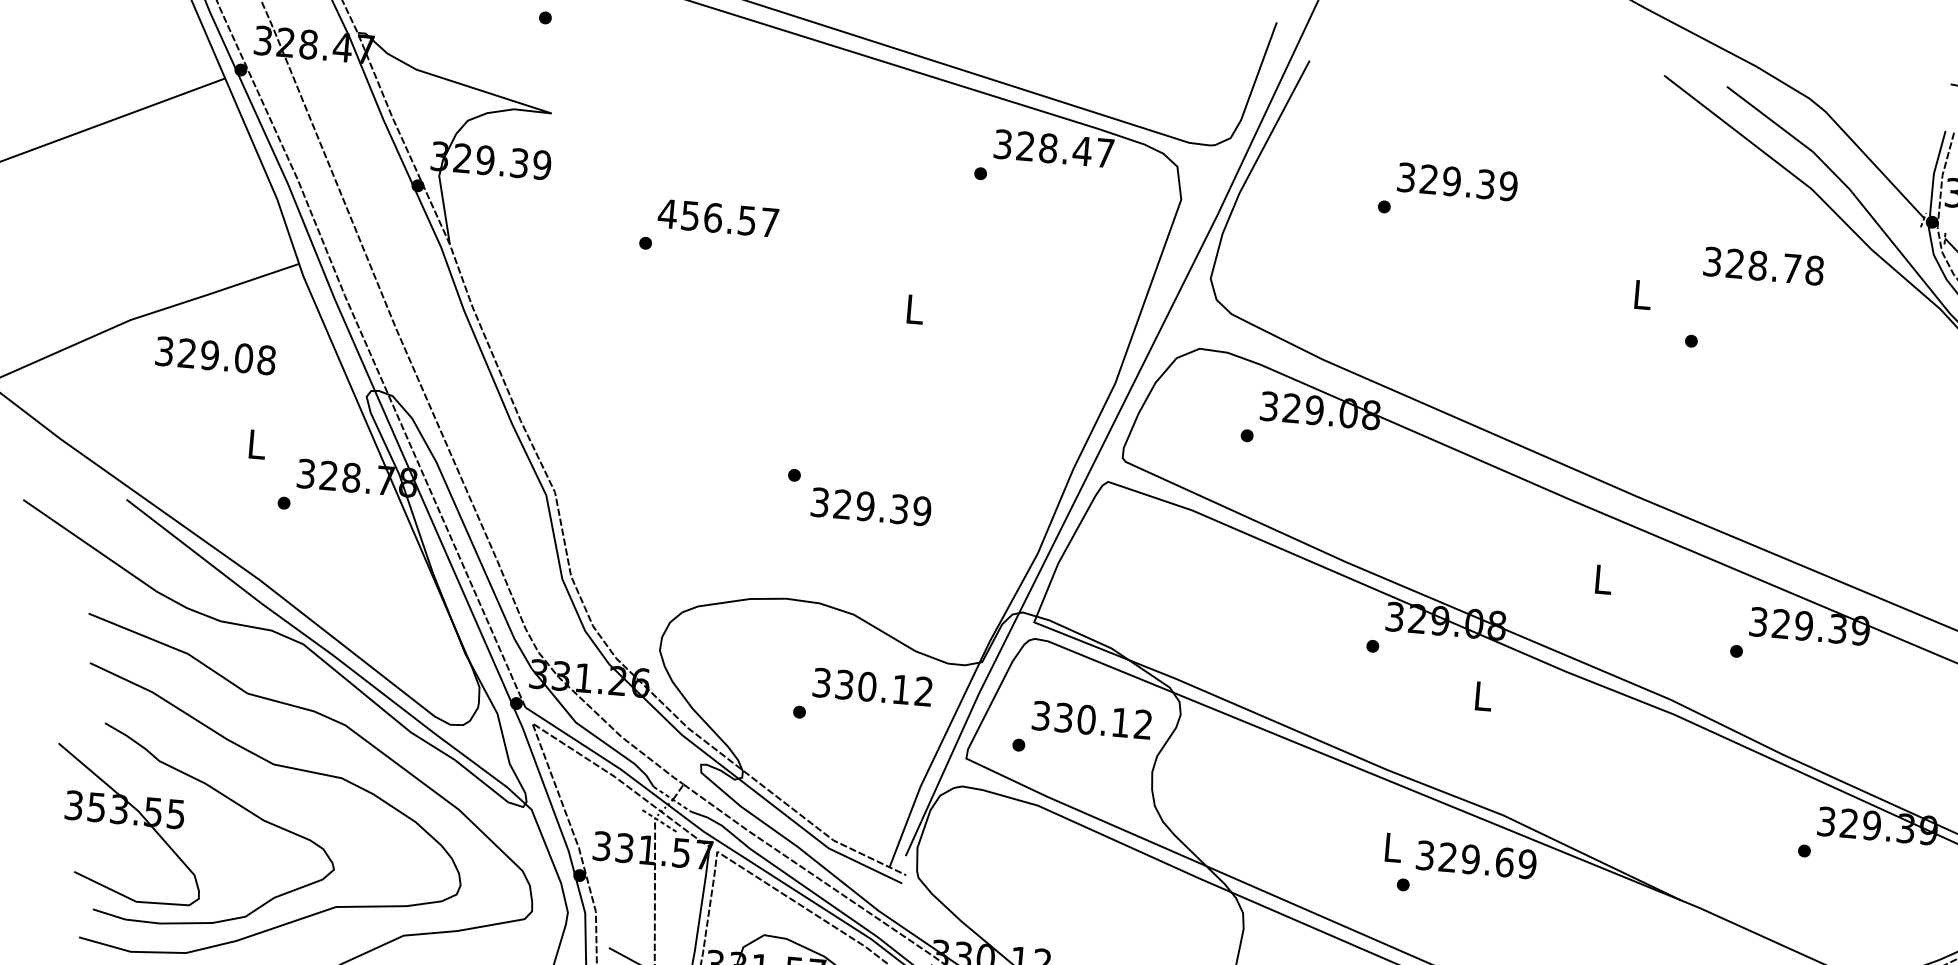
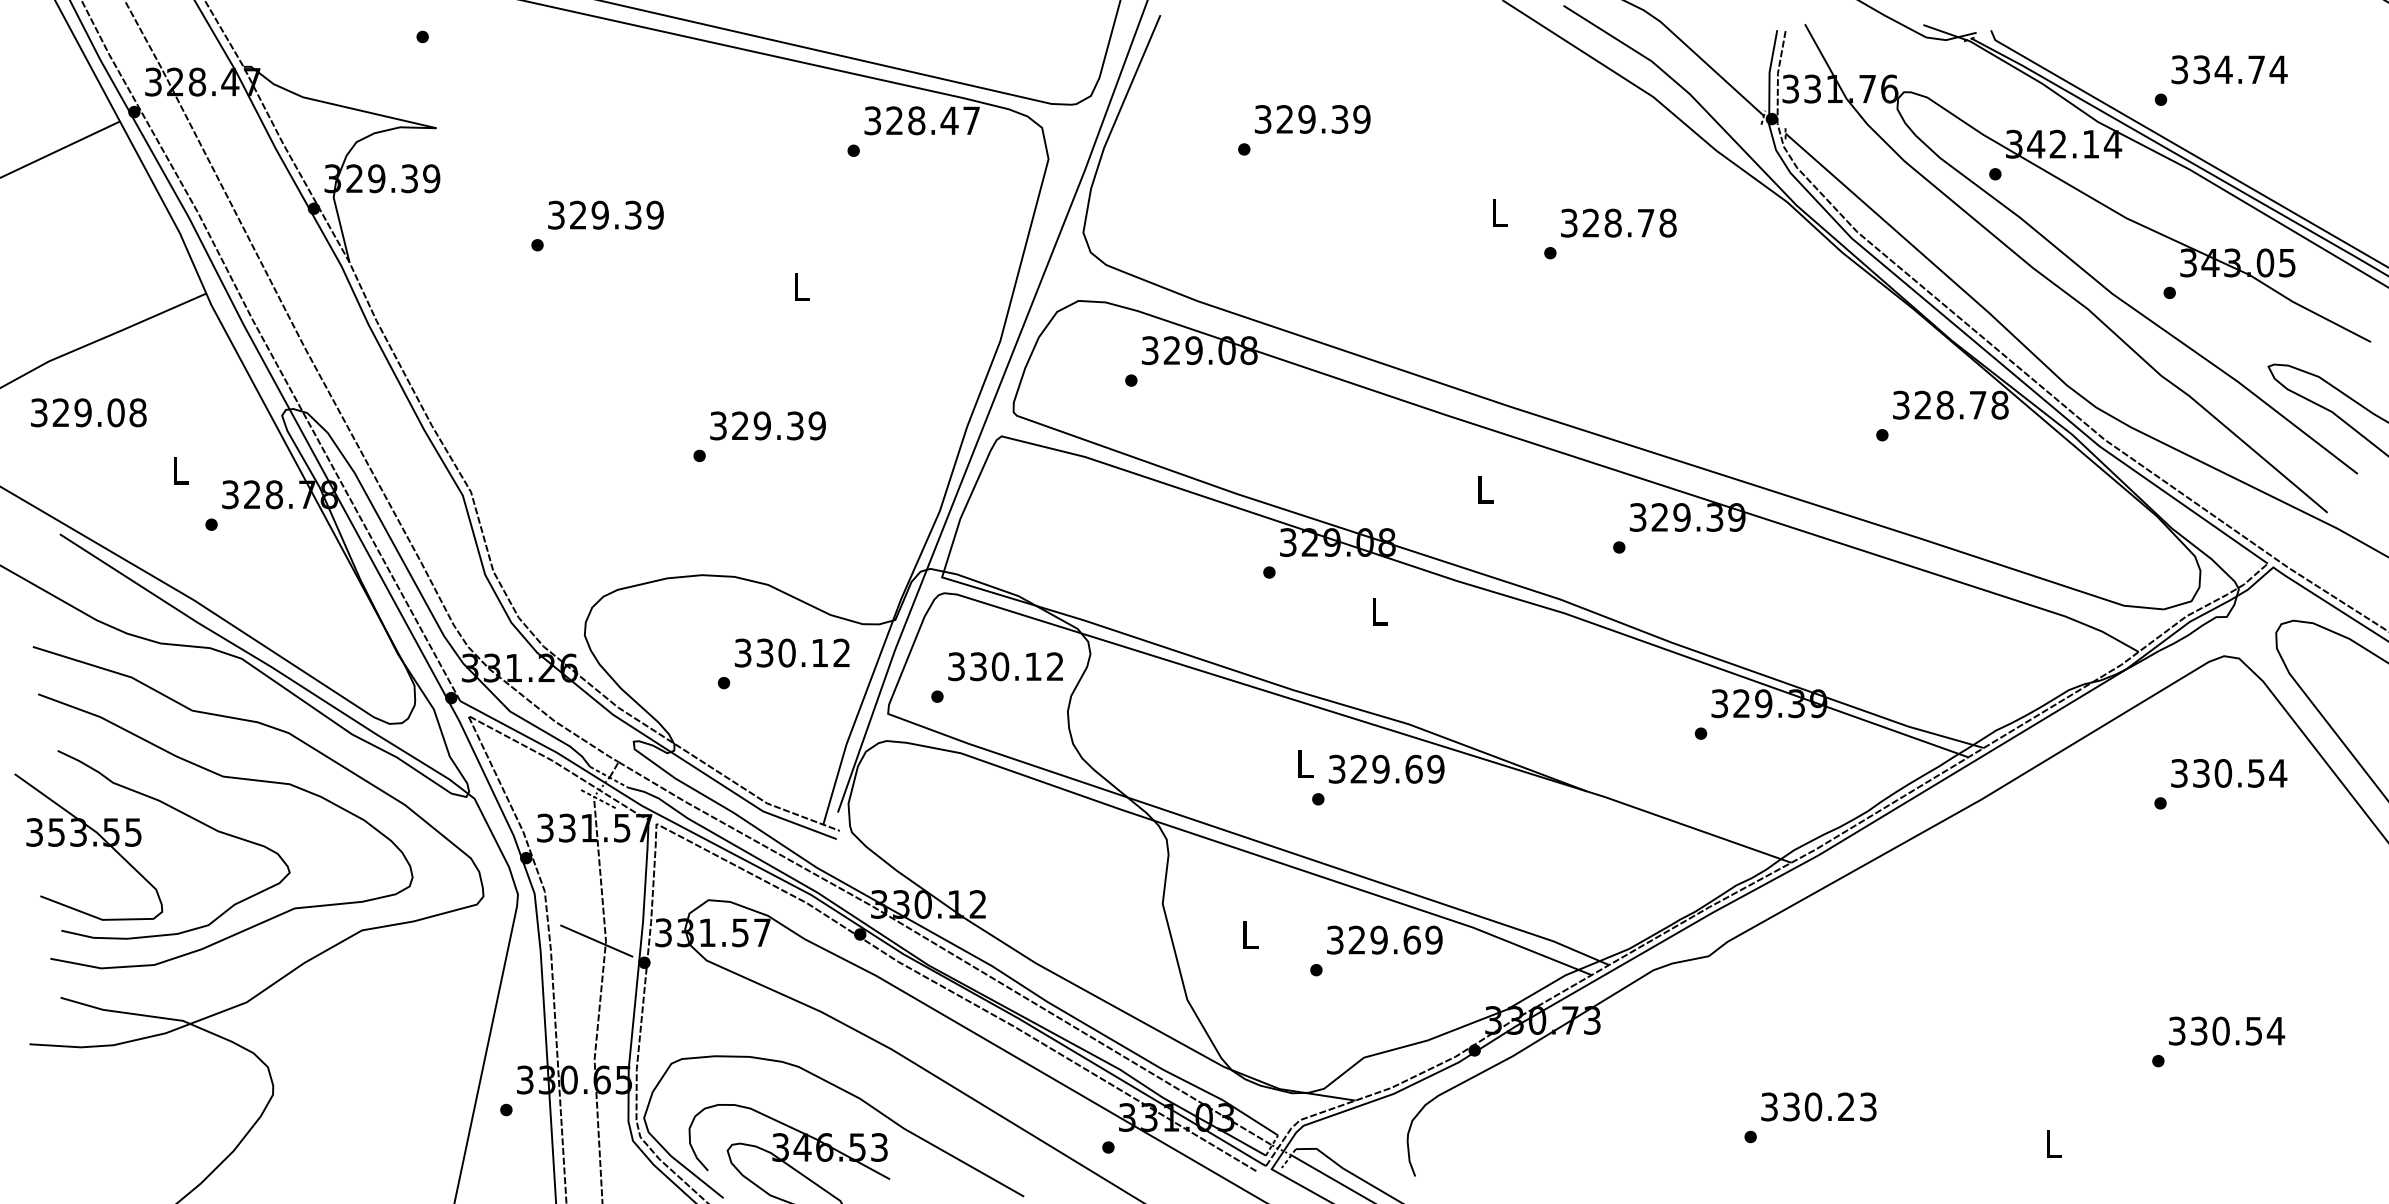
text: (718, 217) -> (605, 214), 456.57 -> 329.39
text: (1763, 265) -> (1618, 222), moved
text: (215, 355) -> (88, 412), moved
text: (870, 506) -> (767, 425), moved

